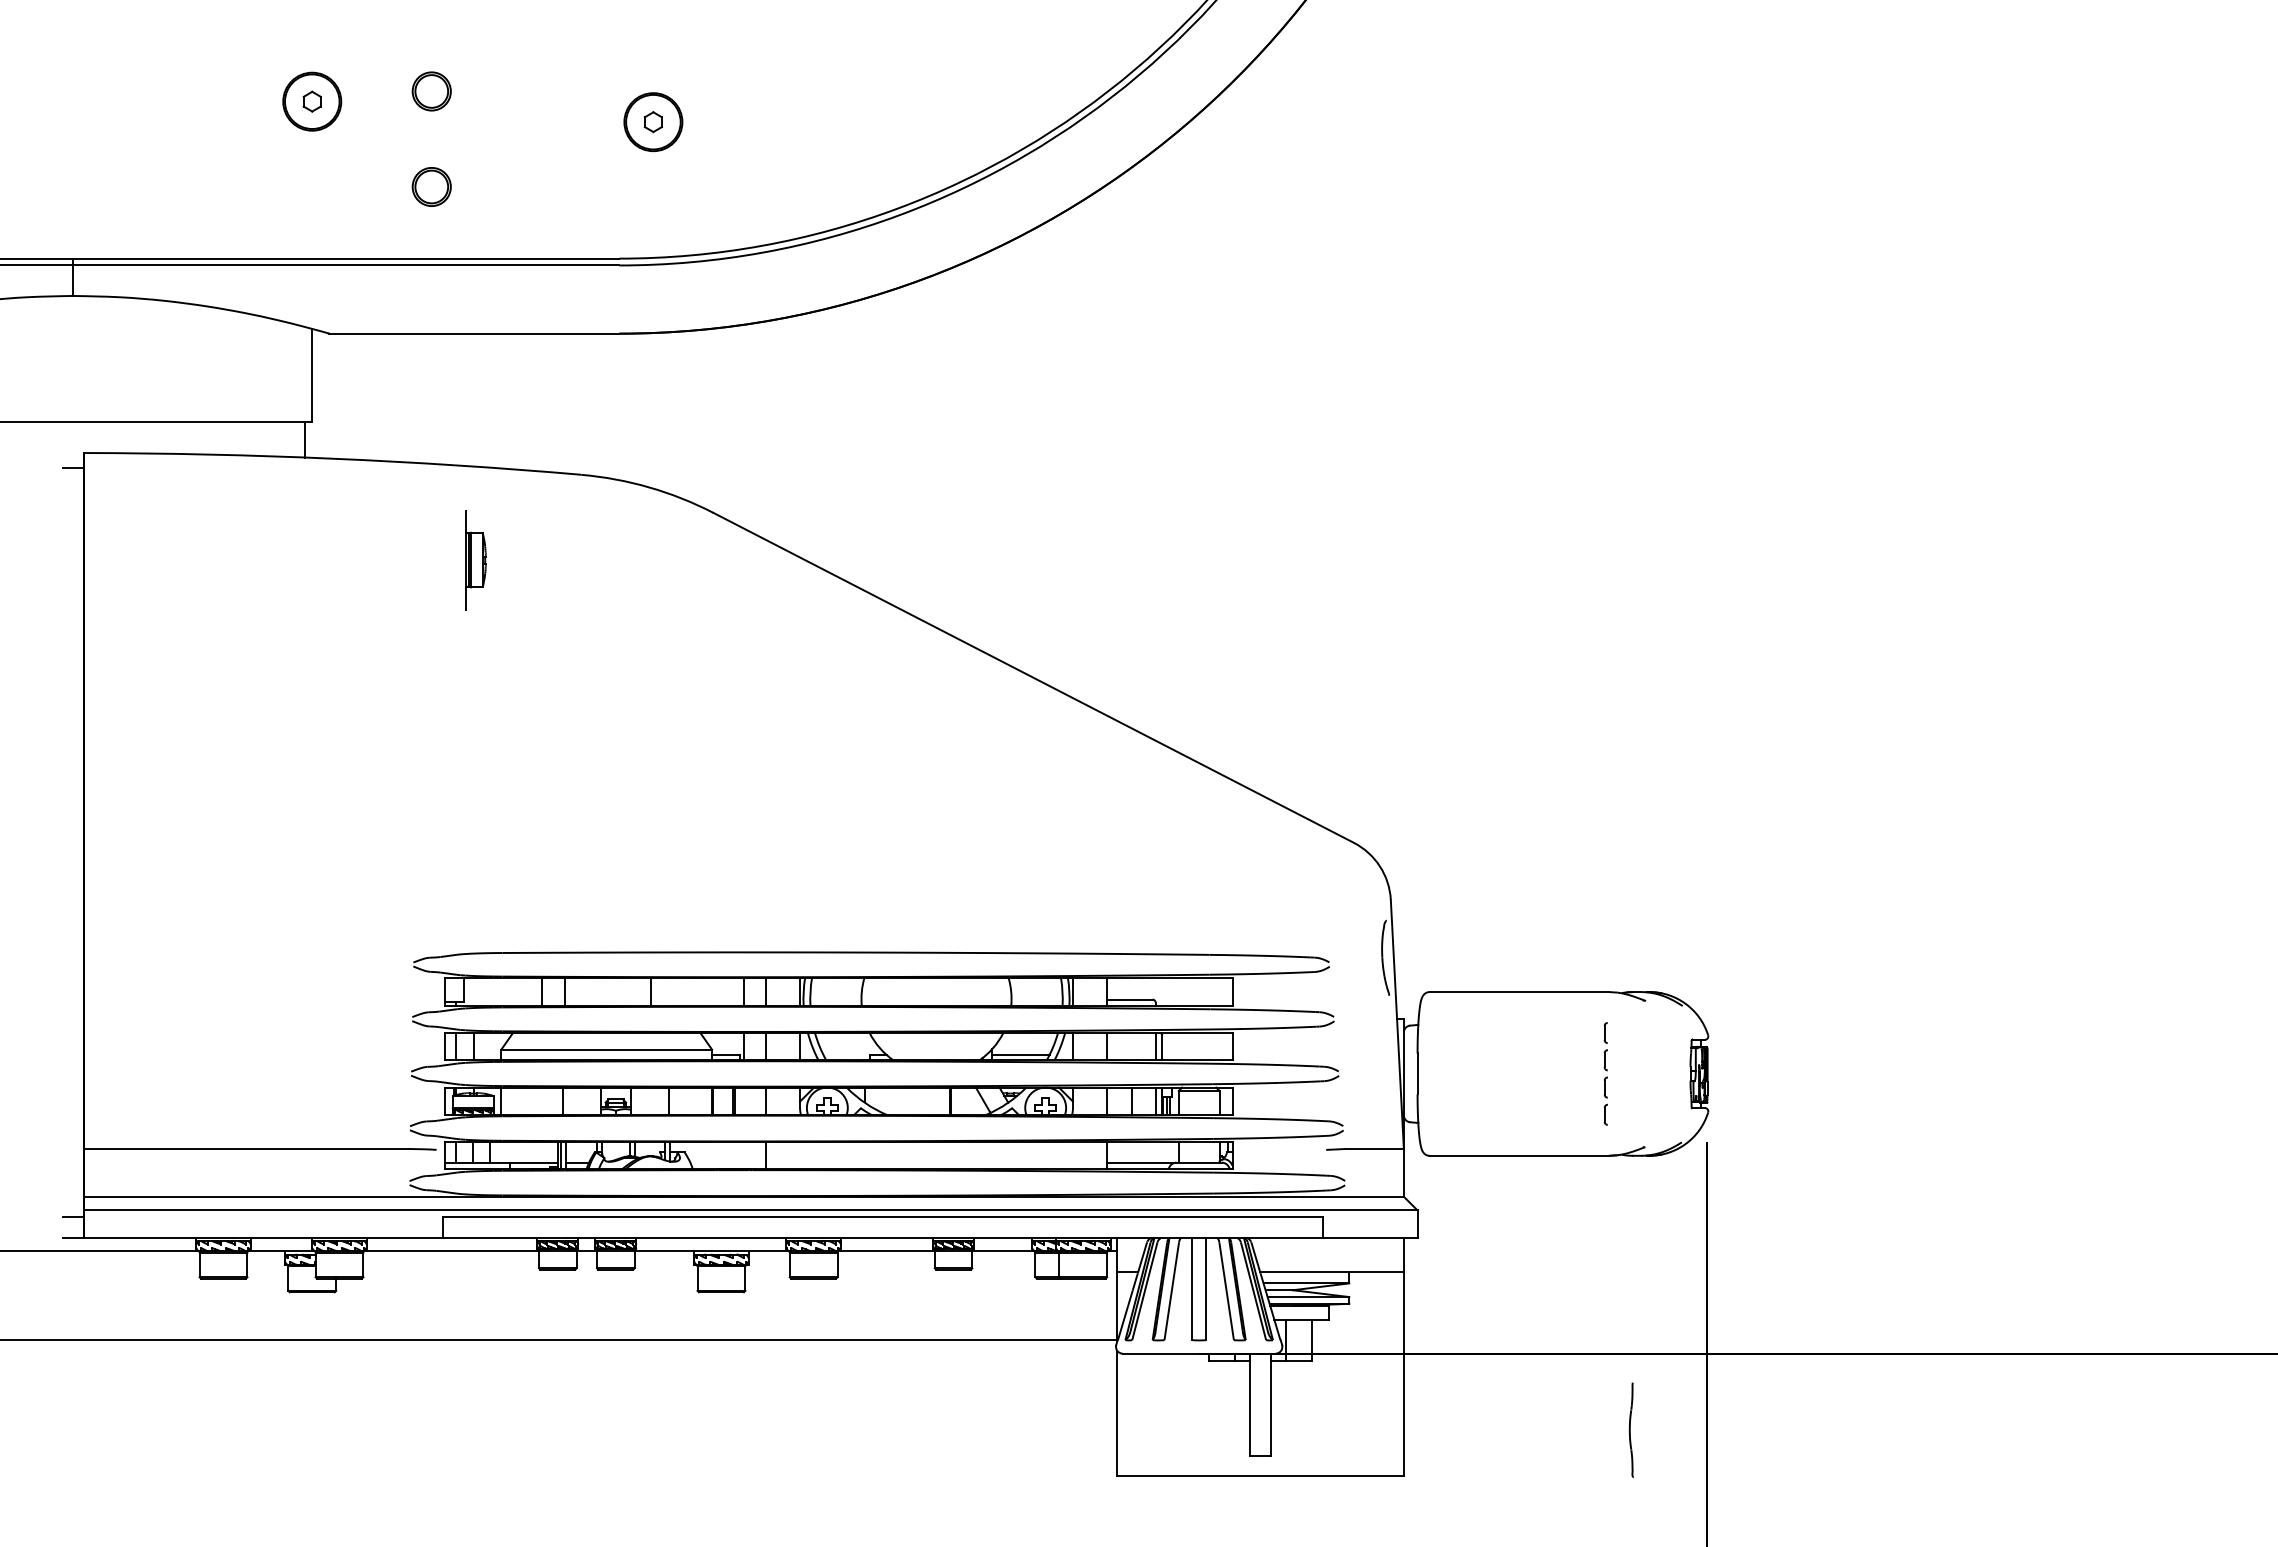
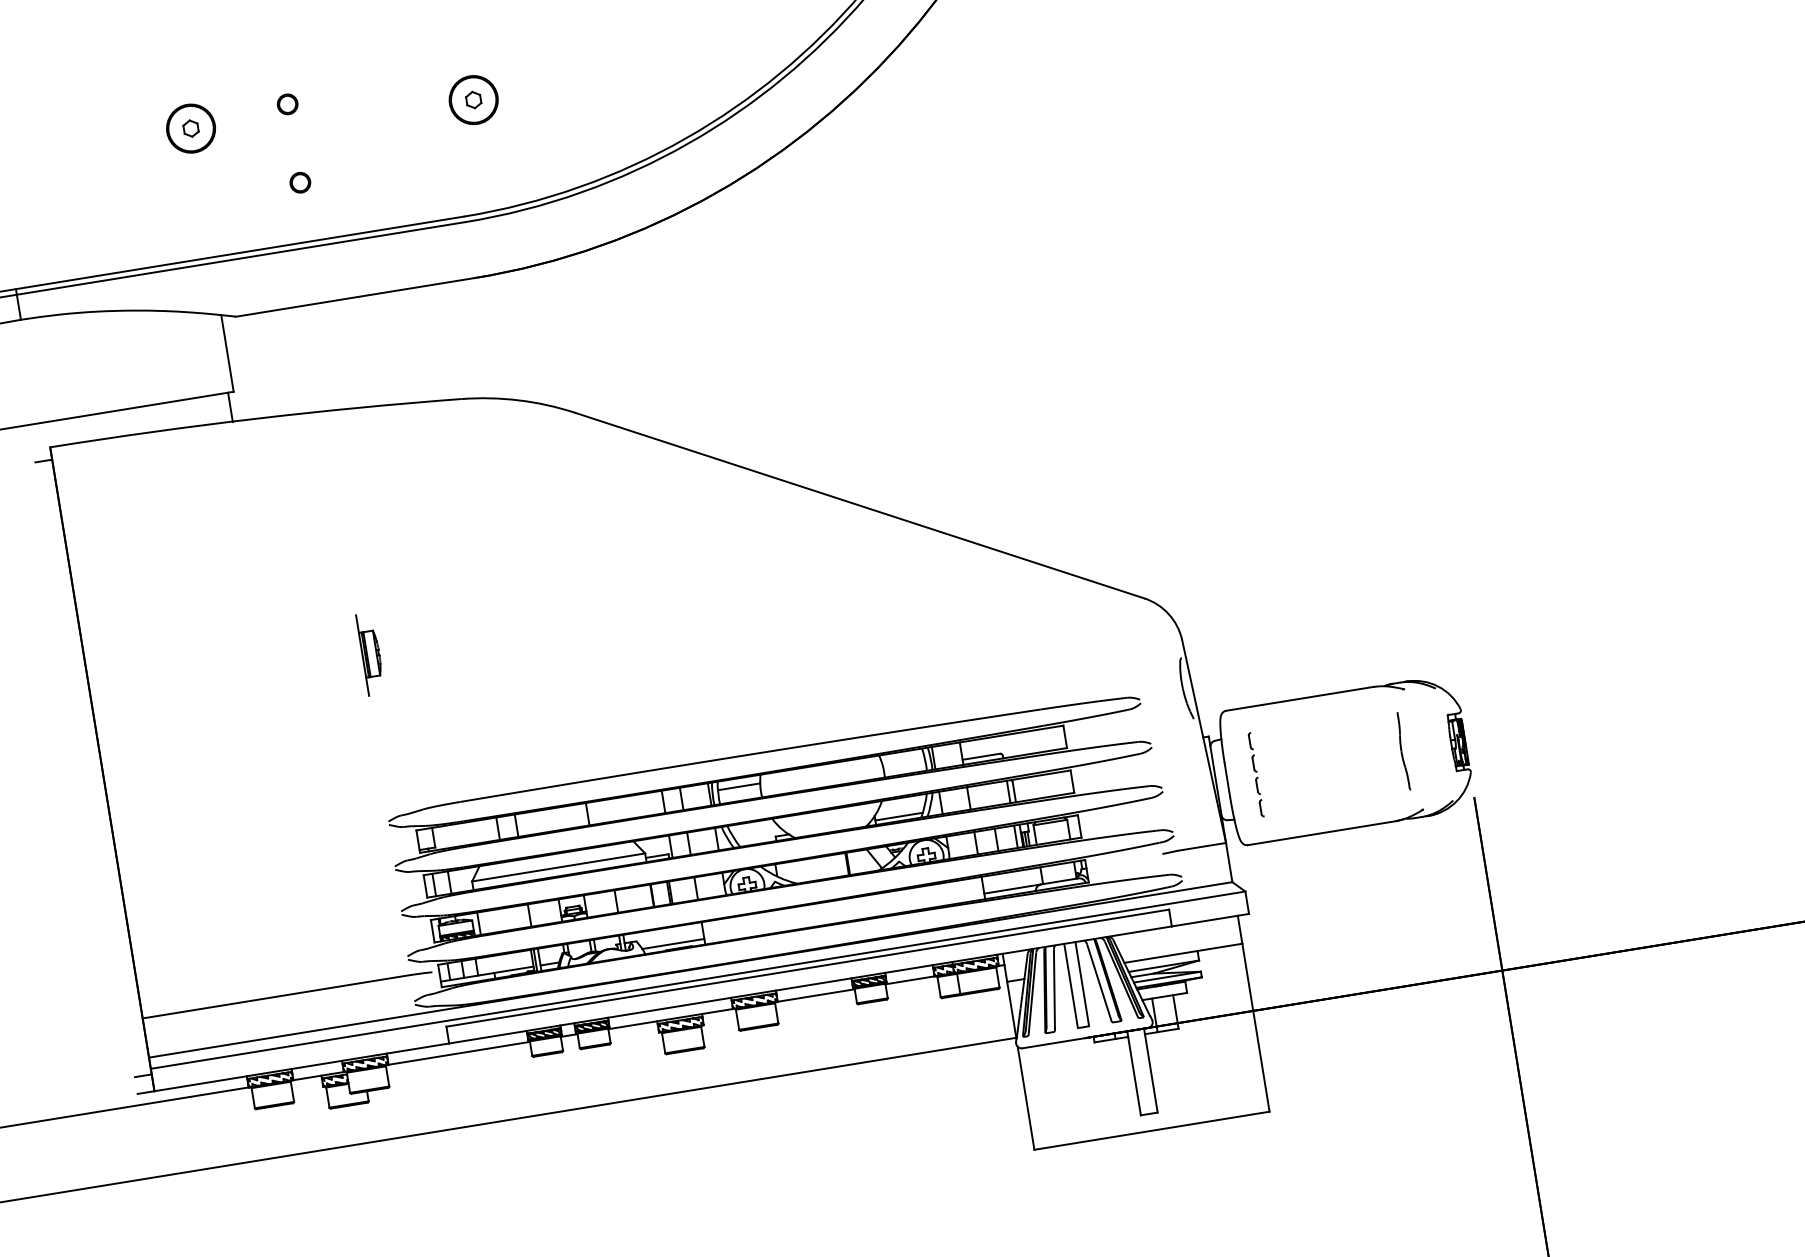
part: (431, 91) -> (287, 104), size x0.62
part: (431, 186) -> (300, 182), size x0.62
part: (475, 560) -> (370, 654), moved
line: (836, 988) -> (739, 786), added
part: (1605, 1073) -> (1255, 774), moved
line: (727, 1162) -> (672, 943), added
part: (1630, 1430) -> (1402, 751), moved

